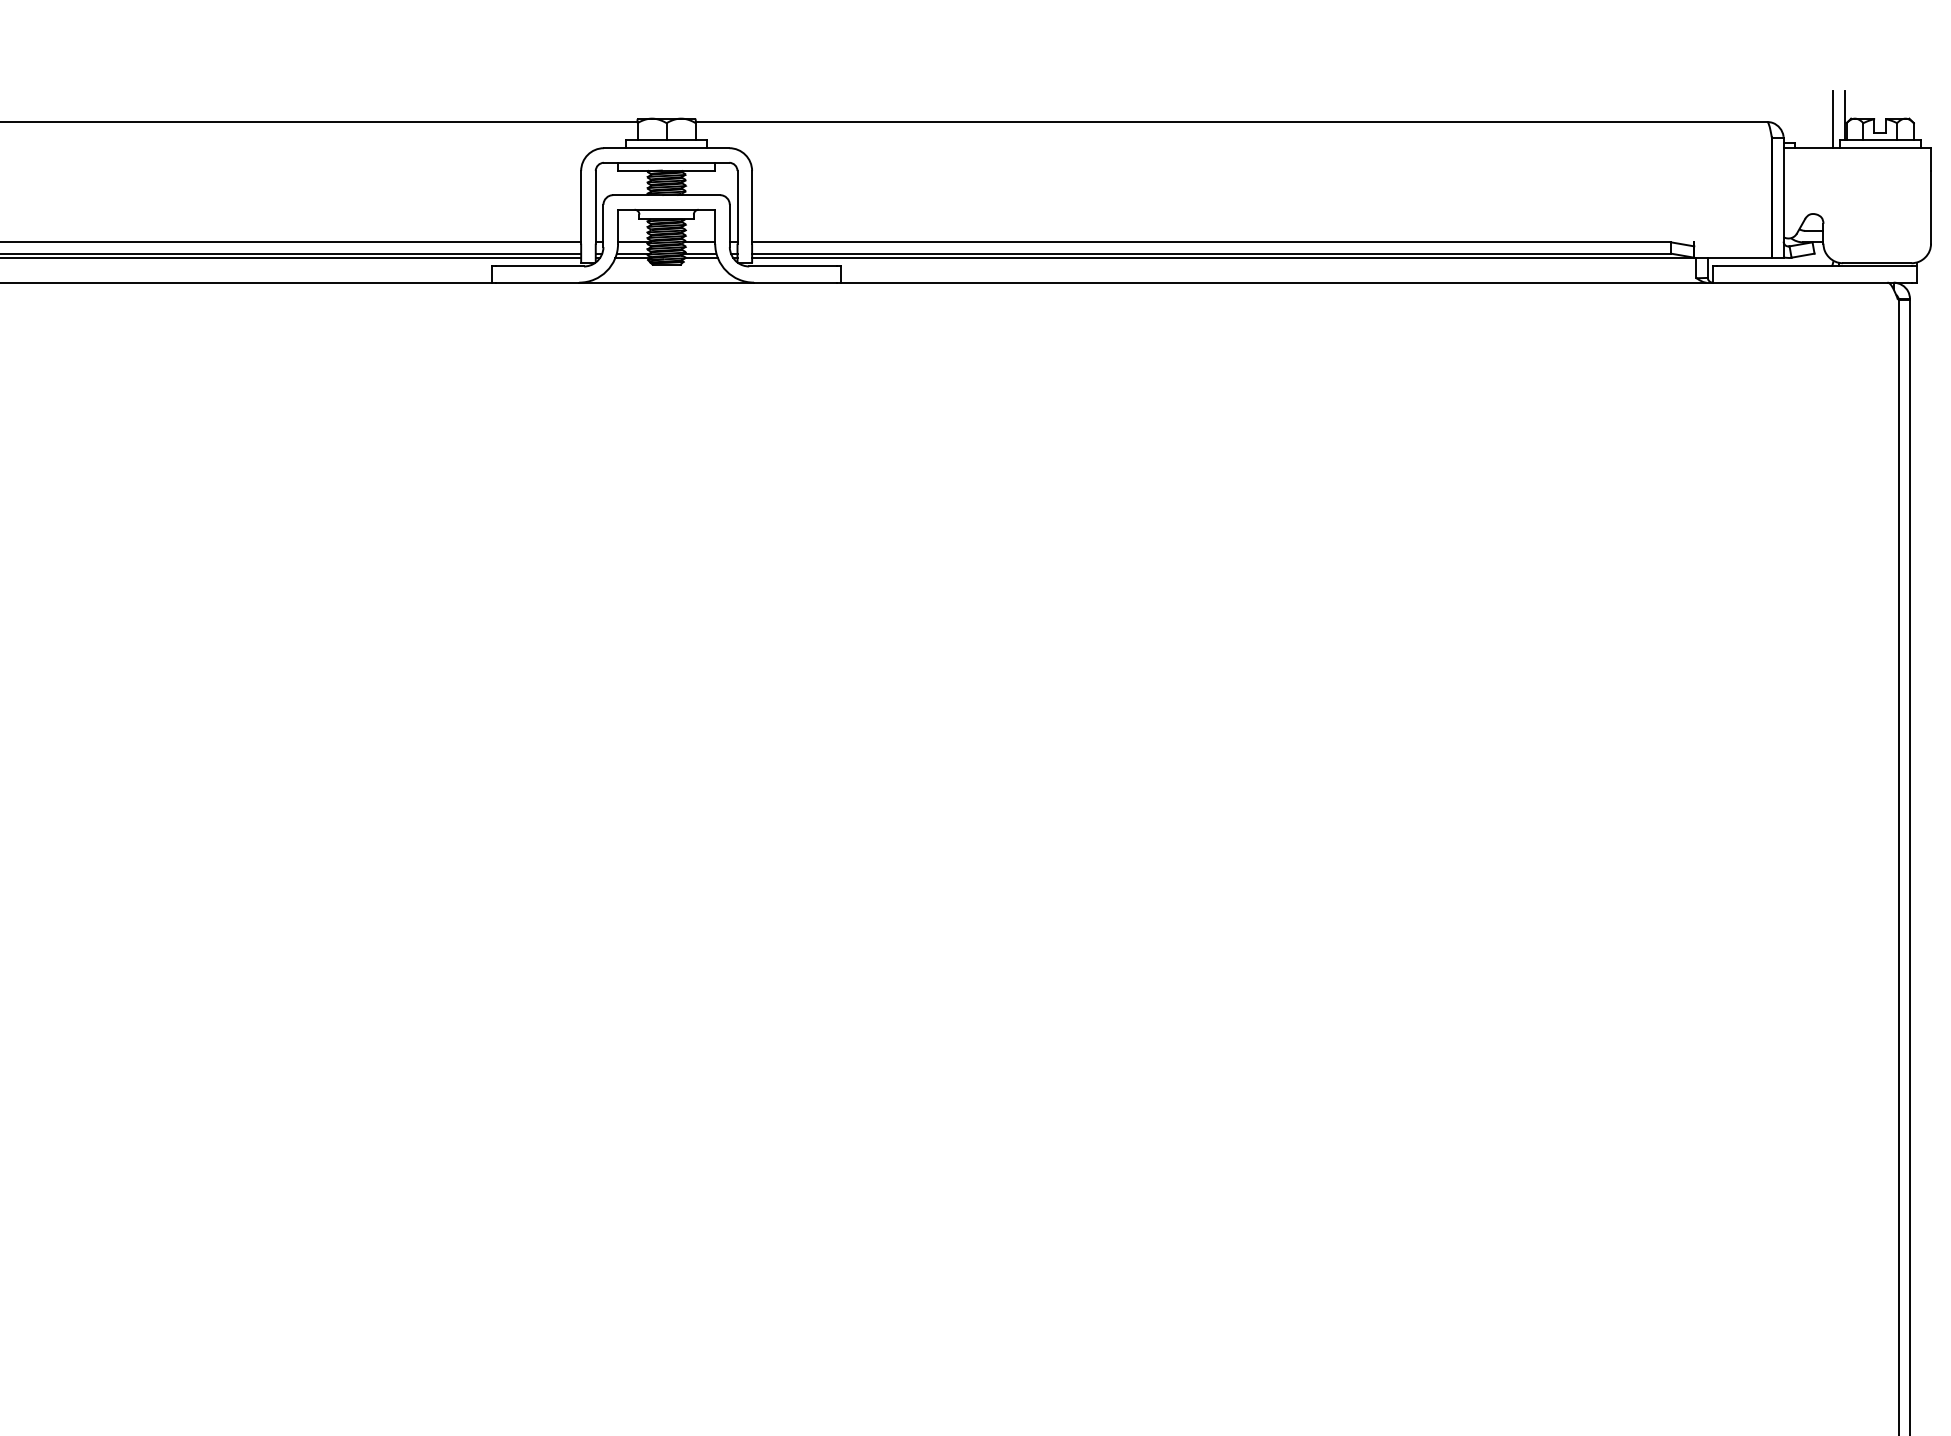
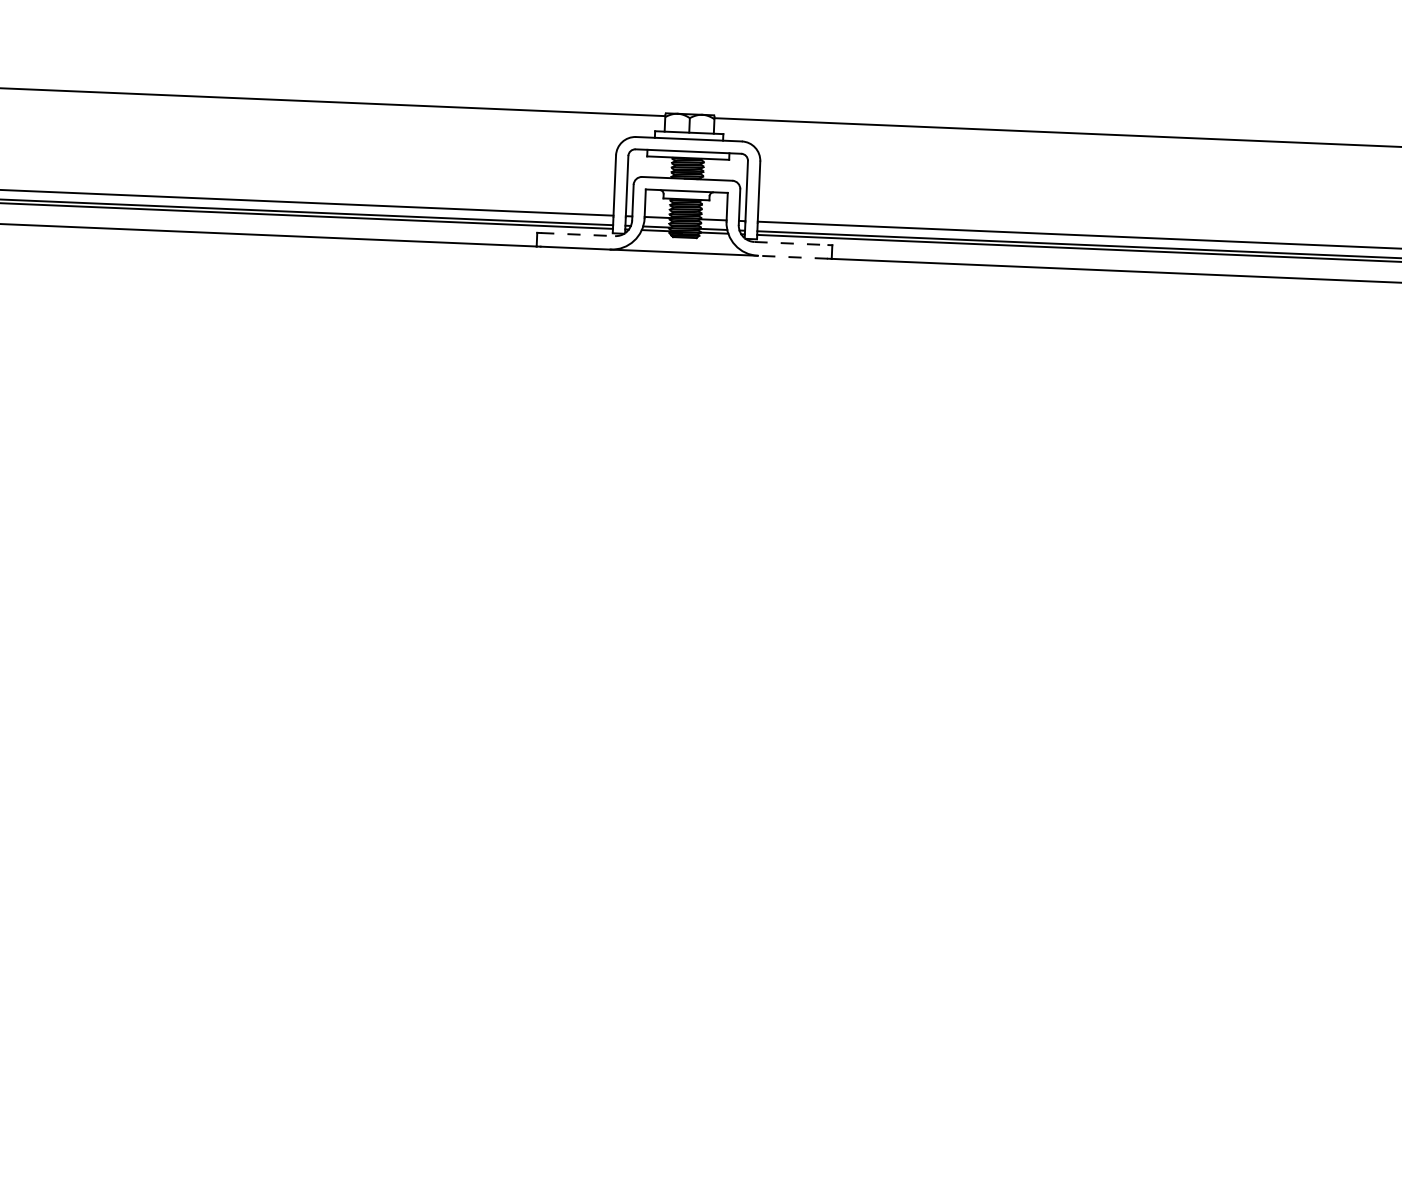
line: (540, 266) -> (578, 234), solid -> dashed
line: (793, 266) -> (791, 243), solid -> dashed
line: (794, 282) -> (792, 257), solid -> dashed

